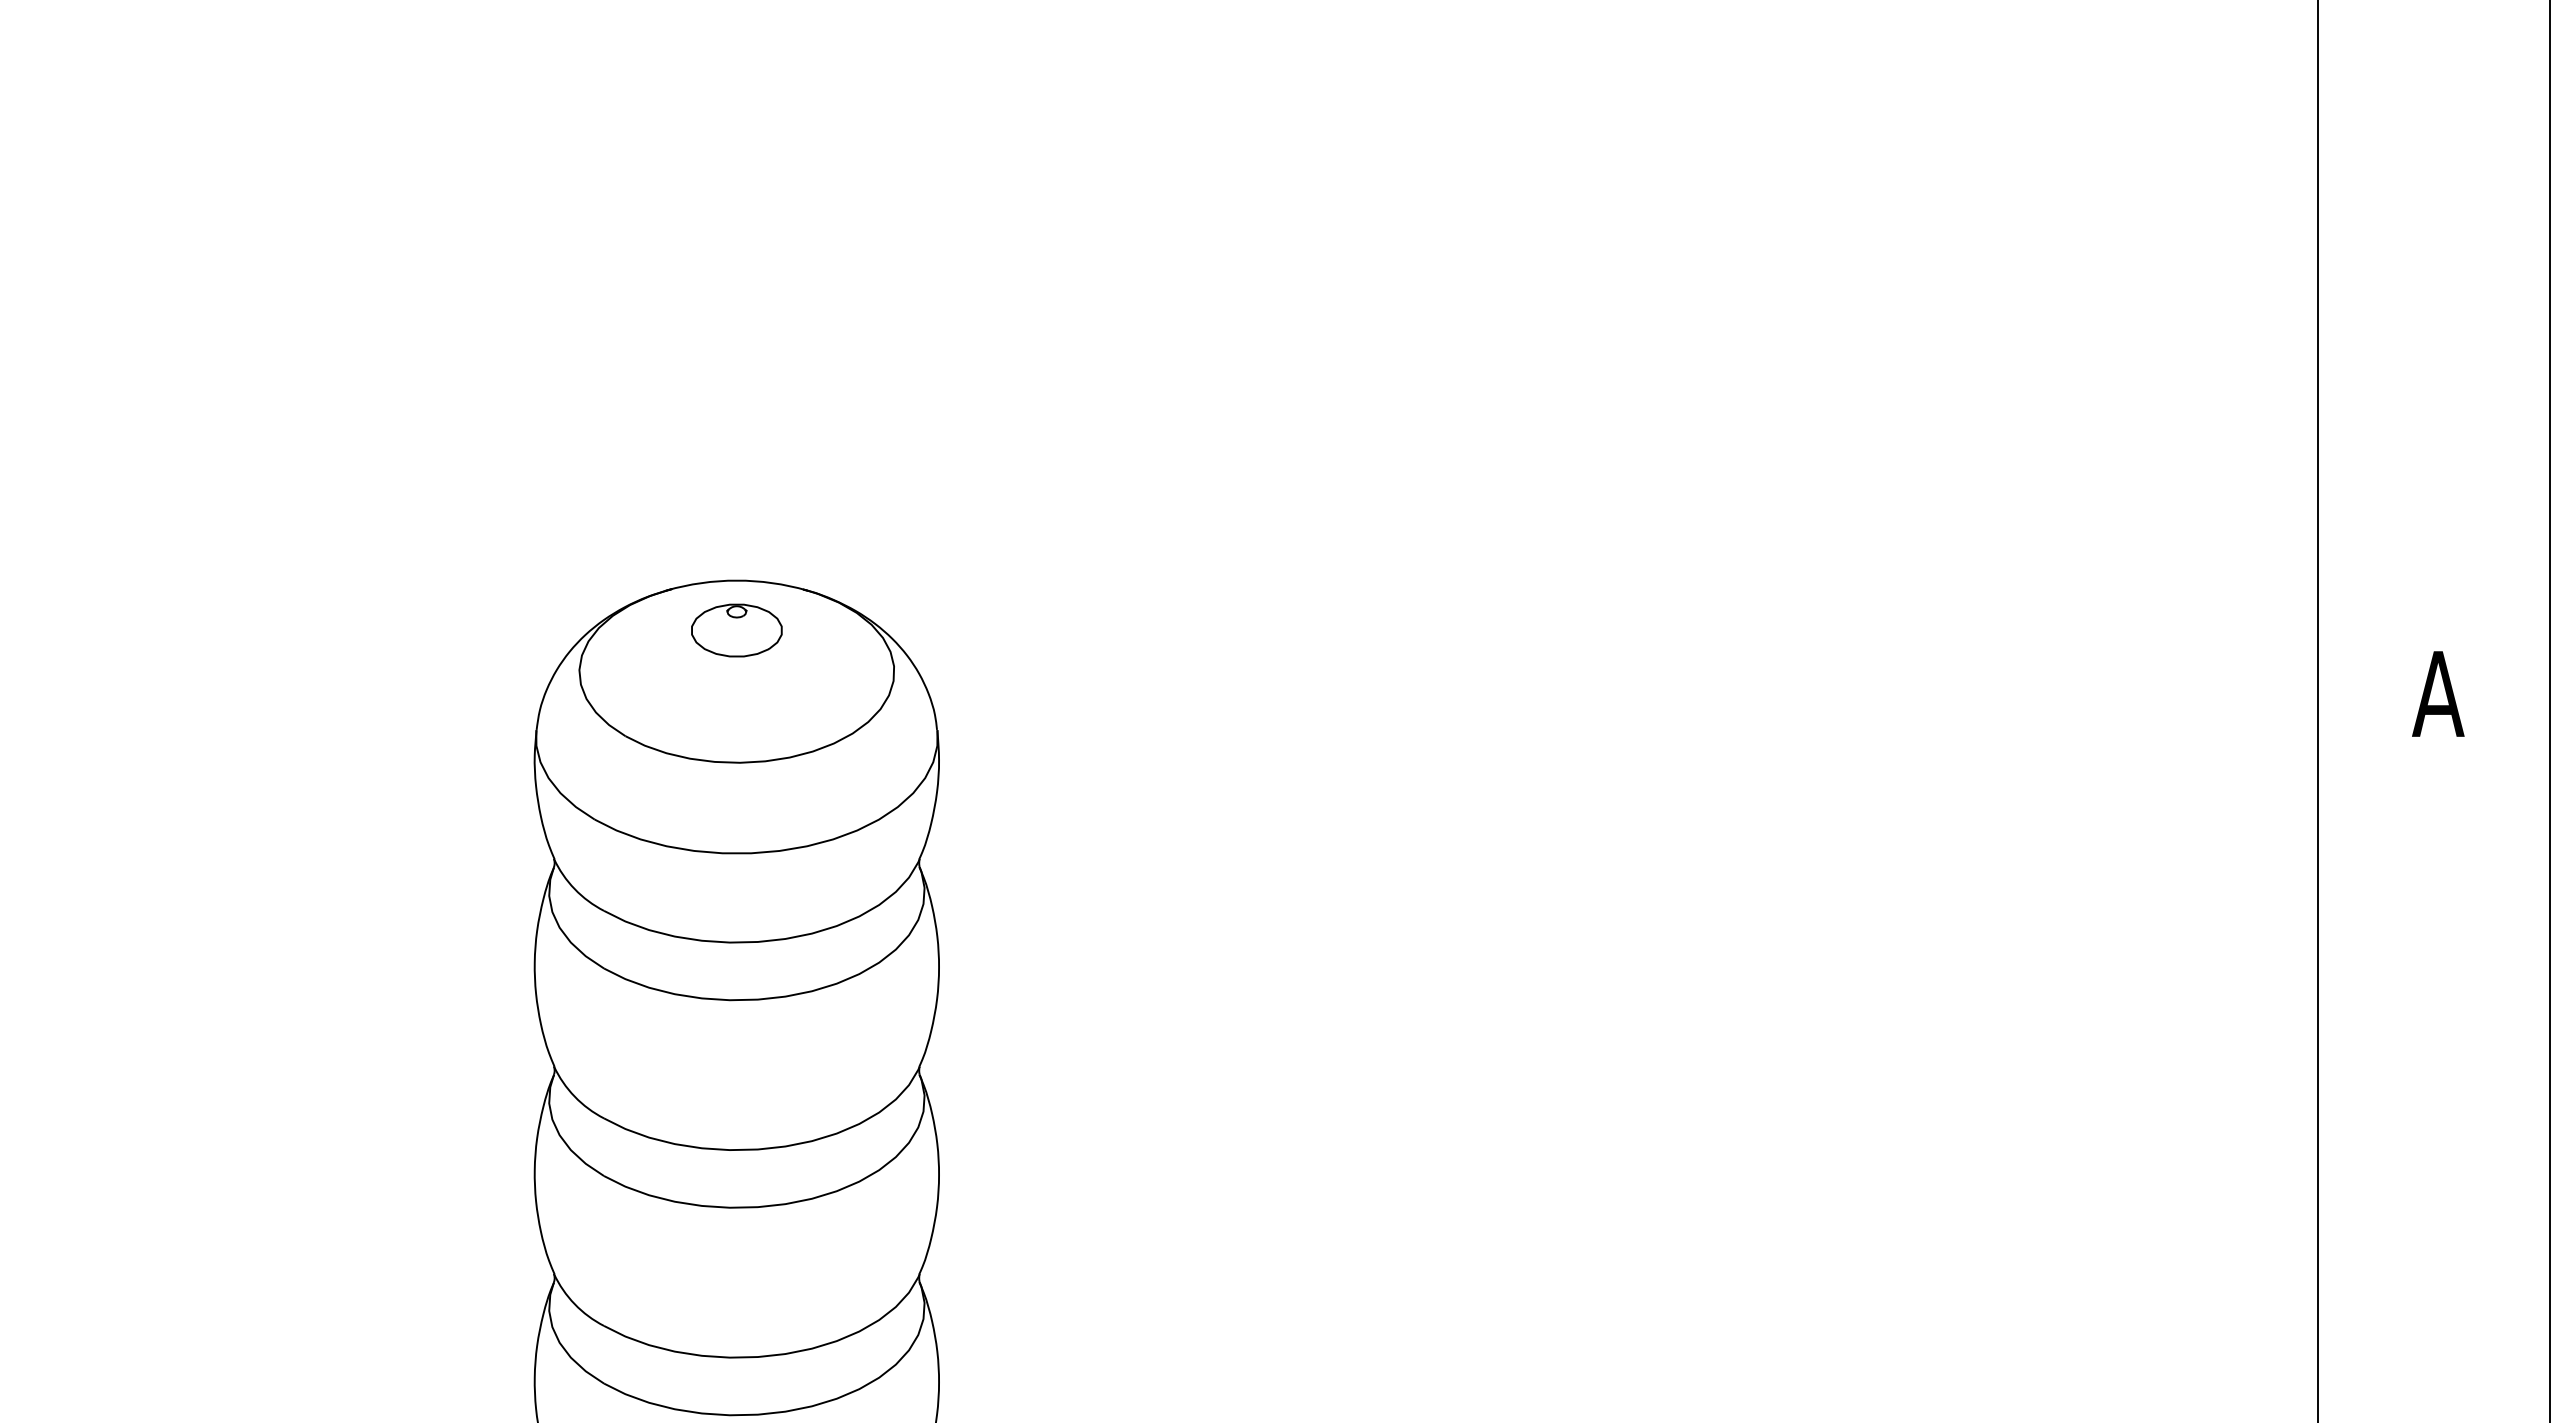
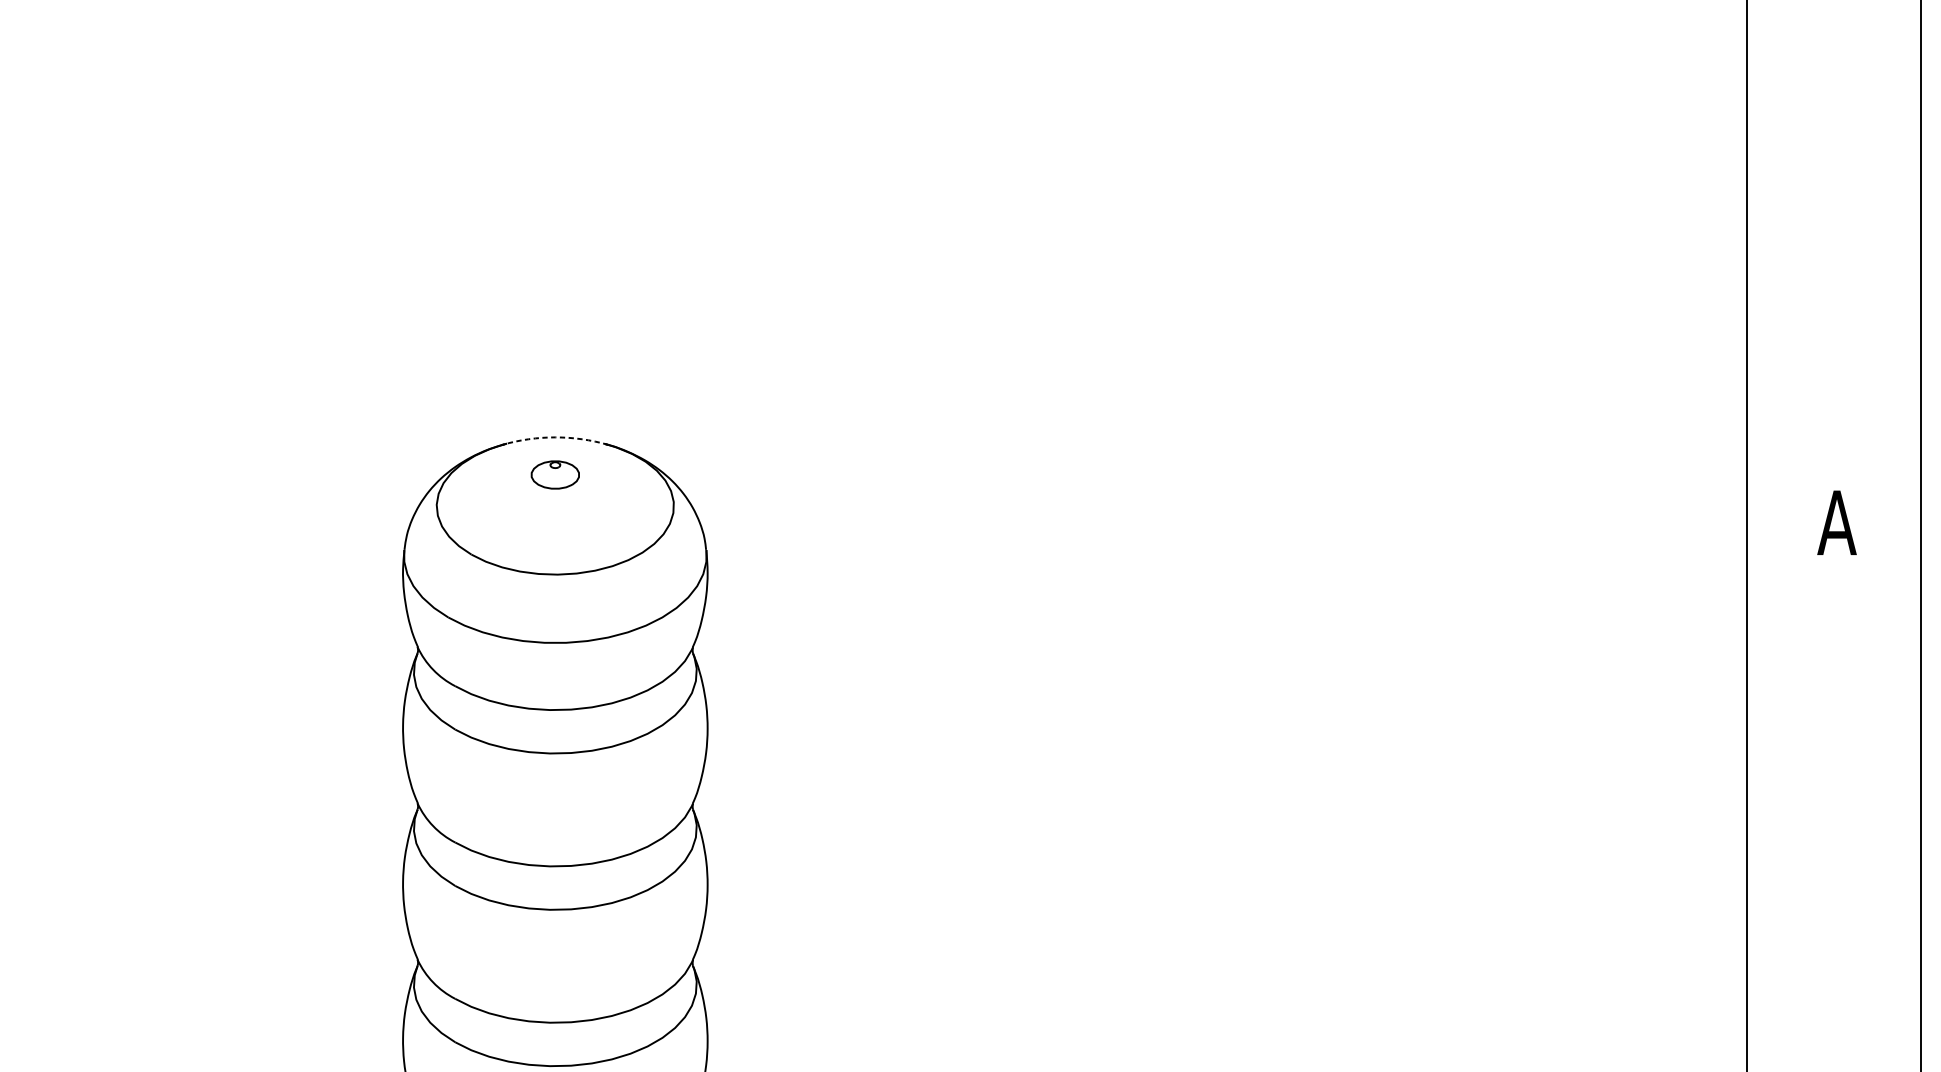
arc: (736, 580) -> (555, 437), solid -> dashed
part: (736, 630) -> (555, 474), size x0.7

